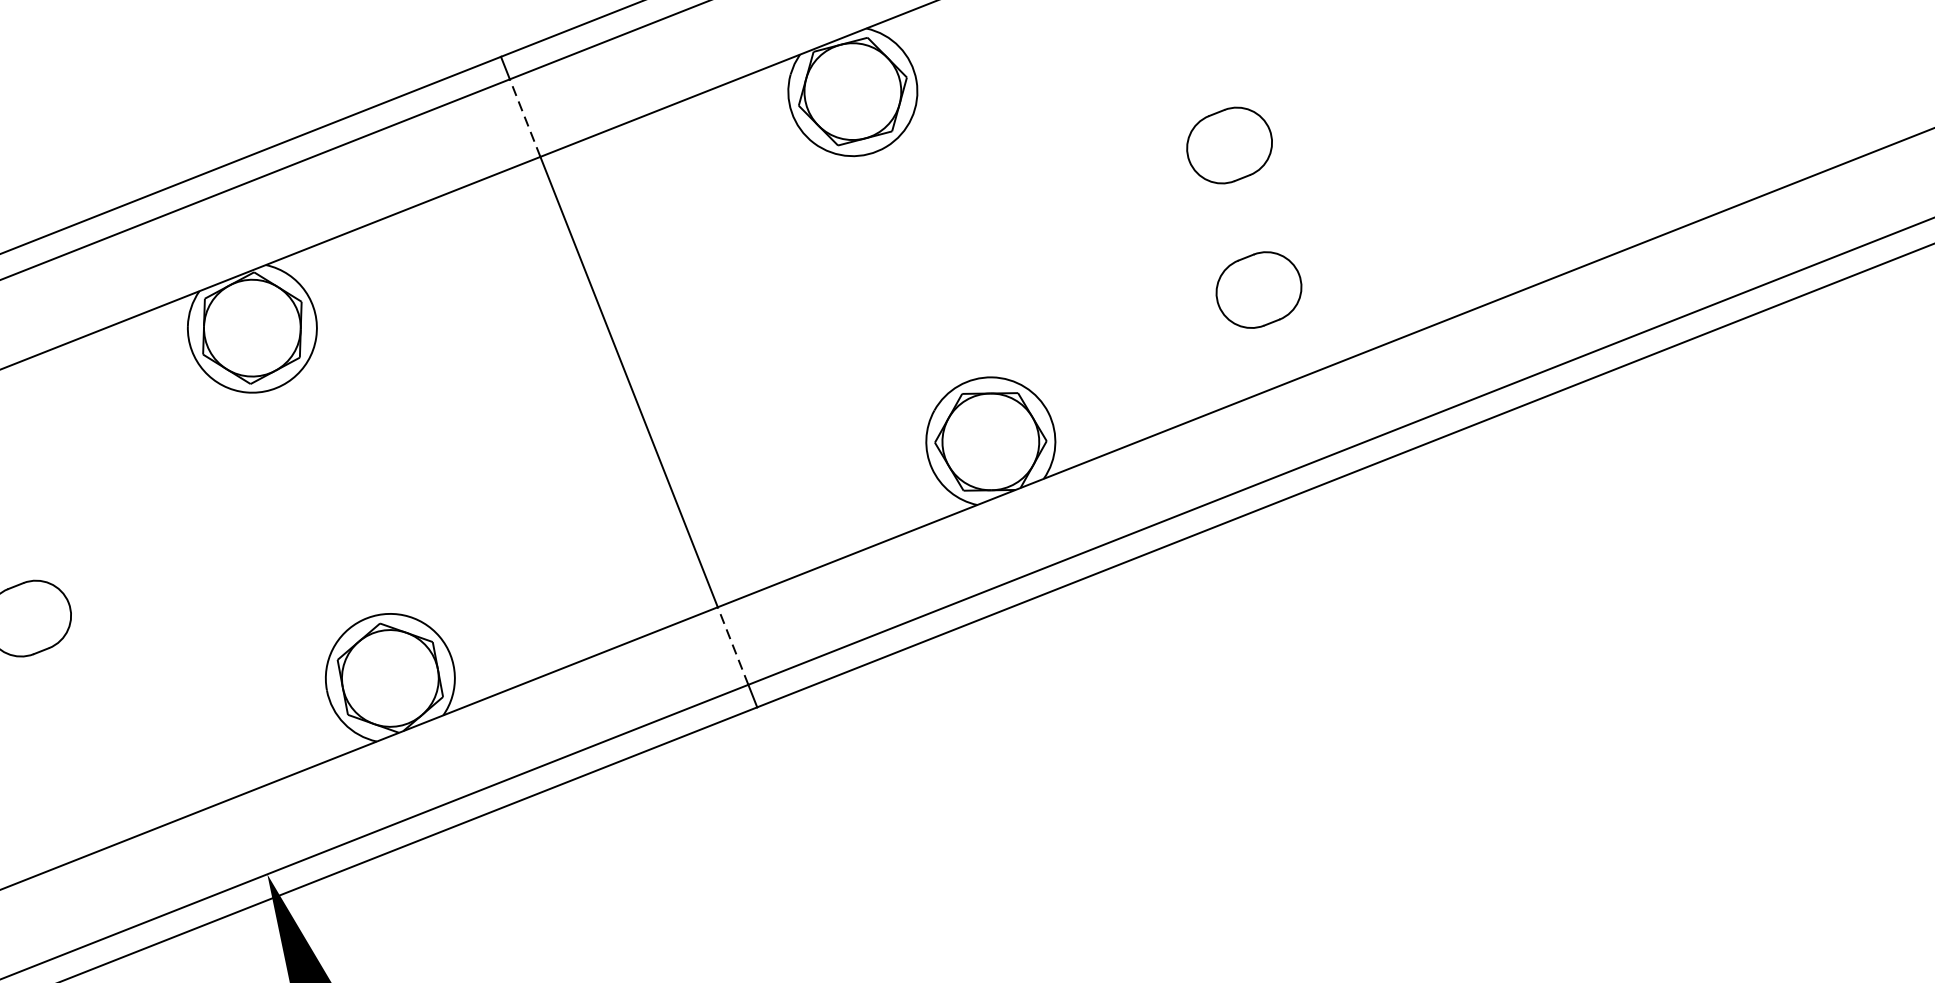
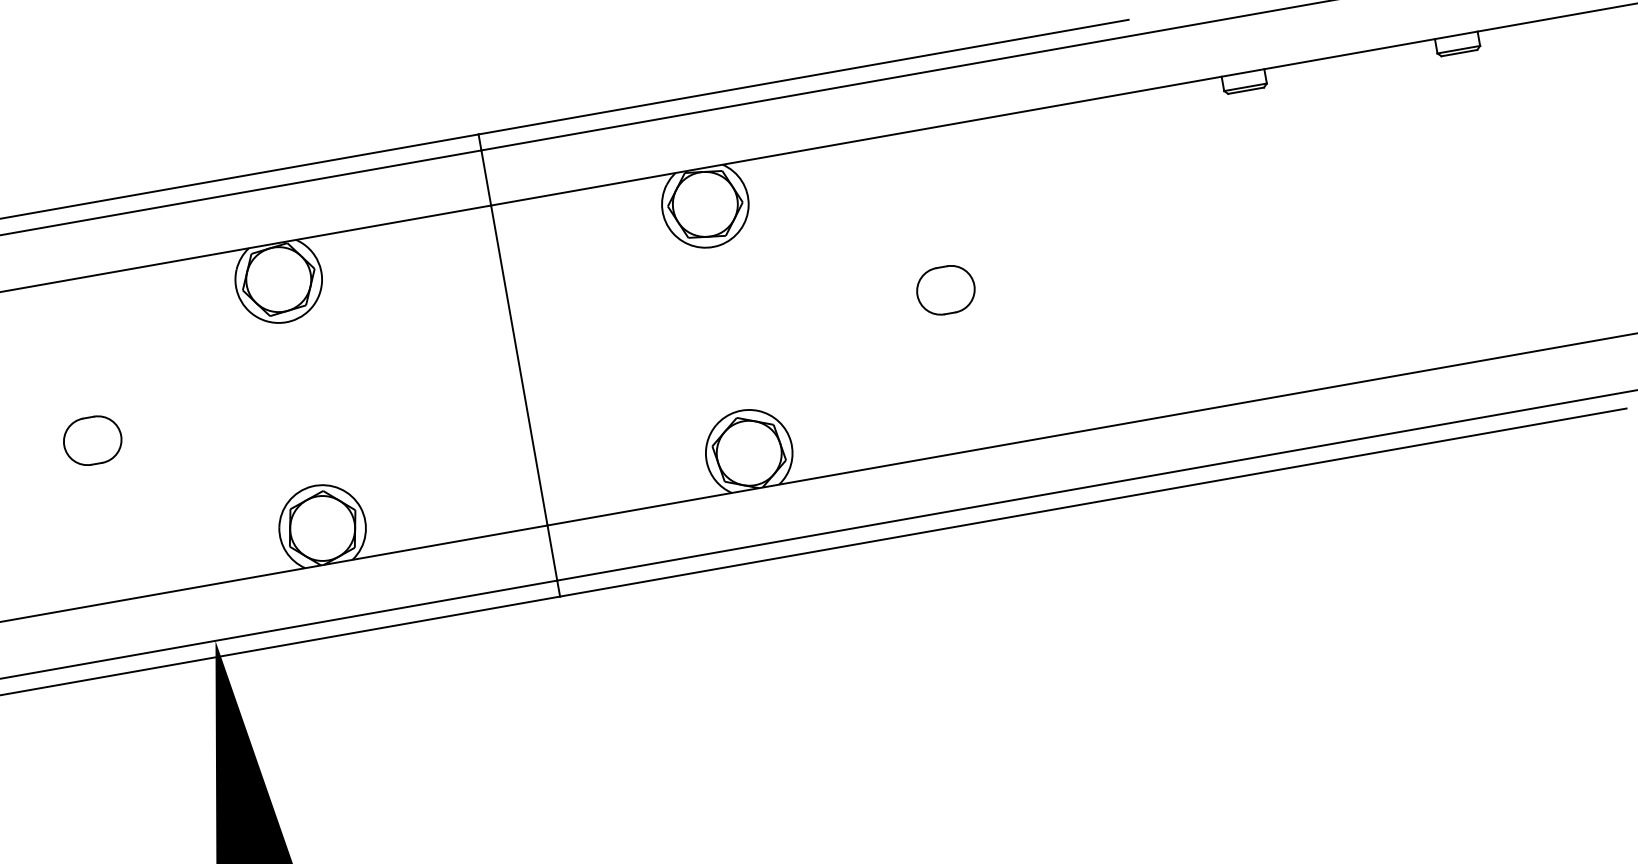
line: (525, 118) -> (486, 178), dashed -> solid
part: (1258, 290) -> (945, 389), removed
line: (733, 646) -> (552, 553), dashed -> solid

